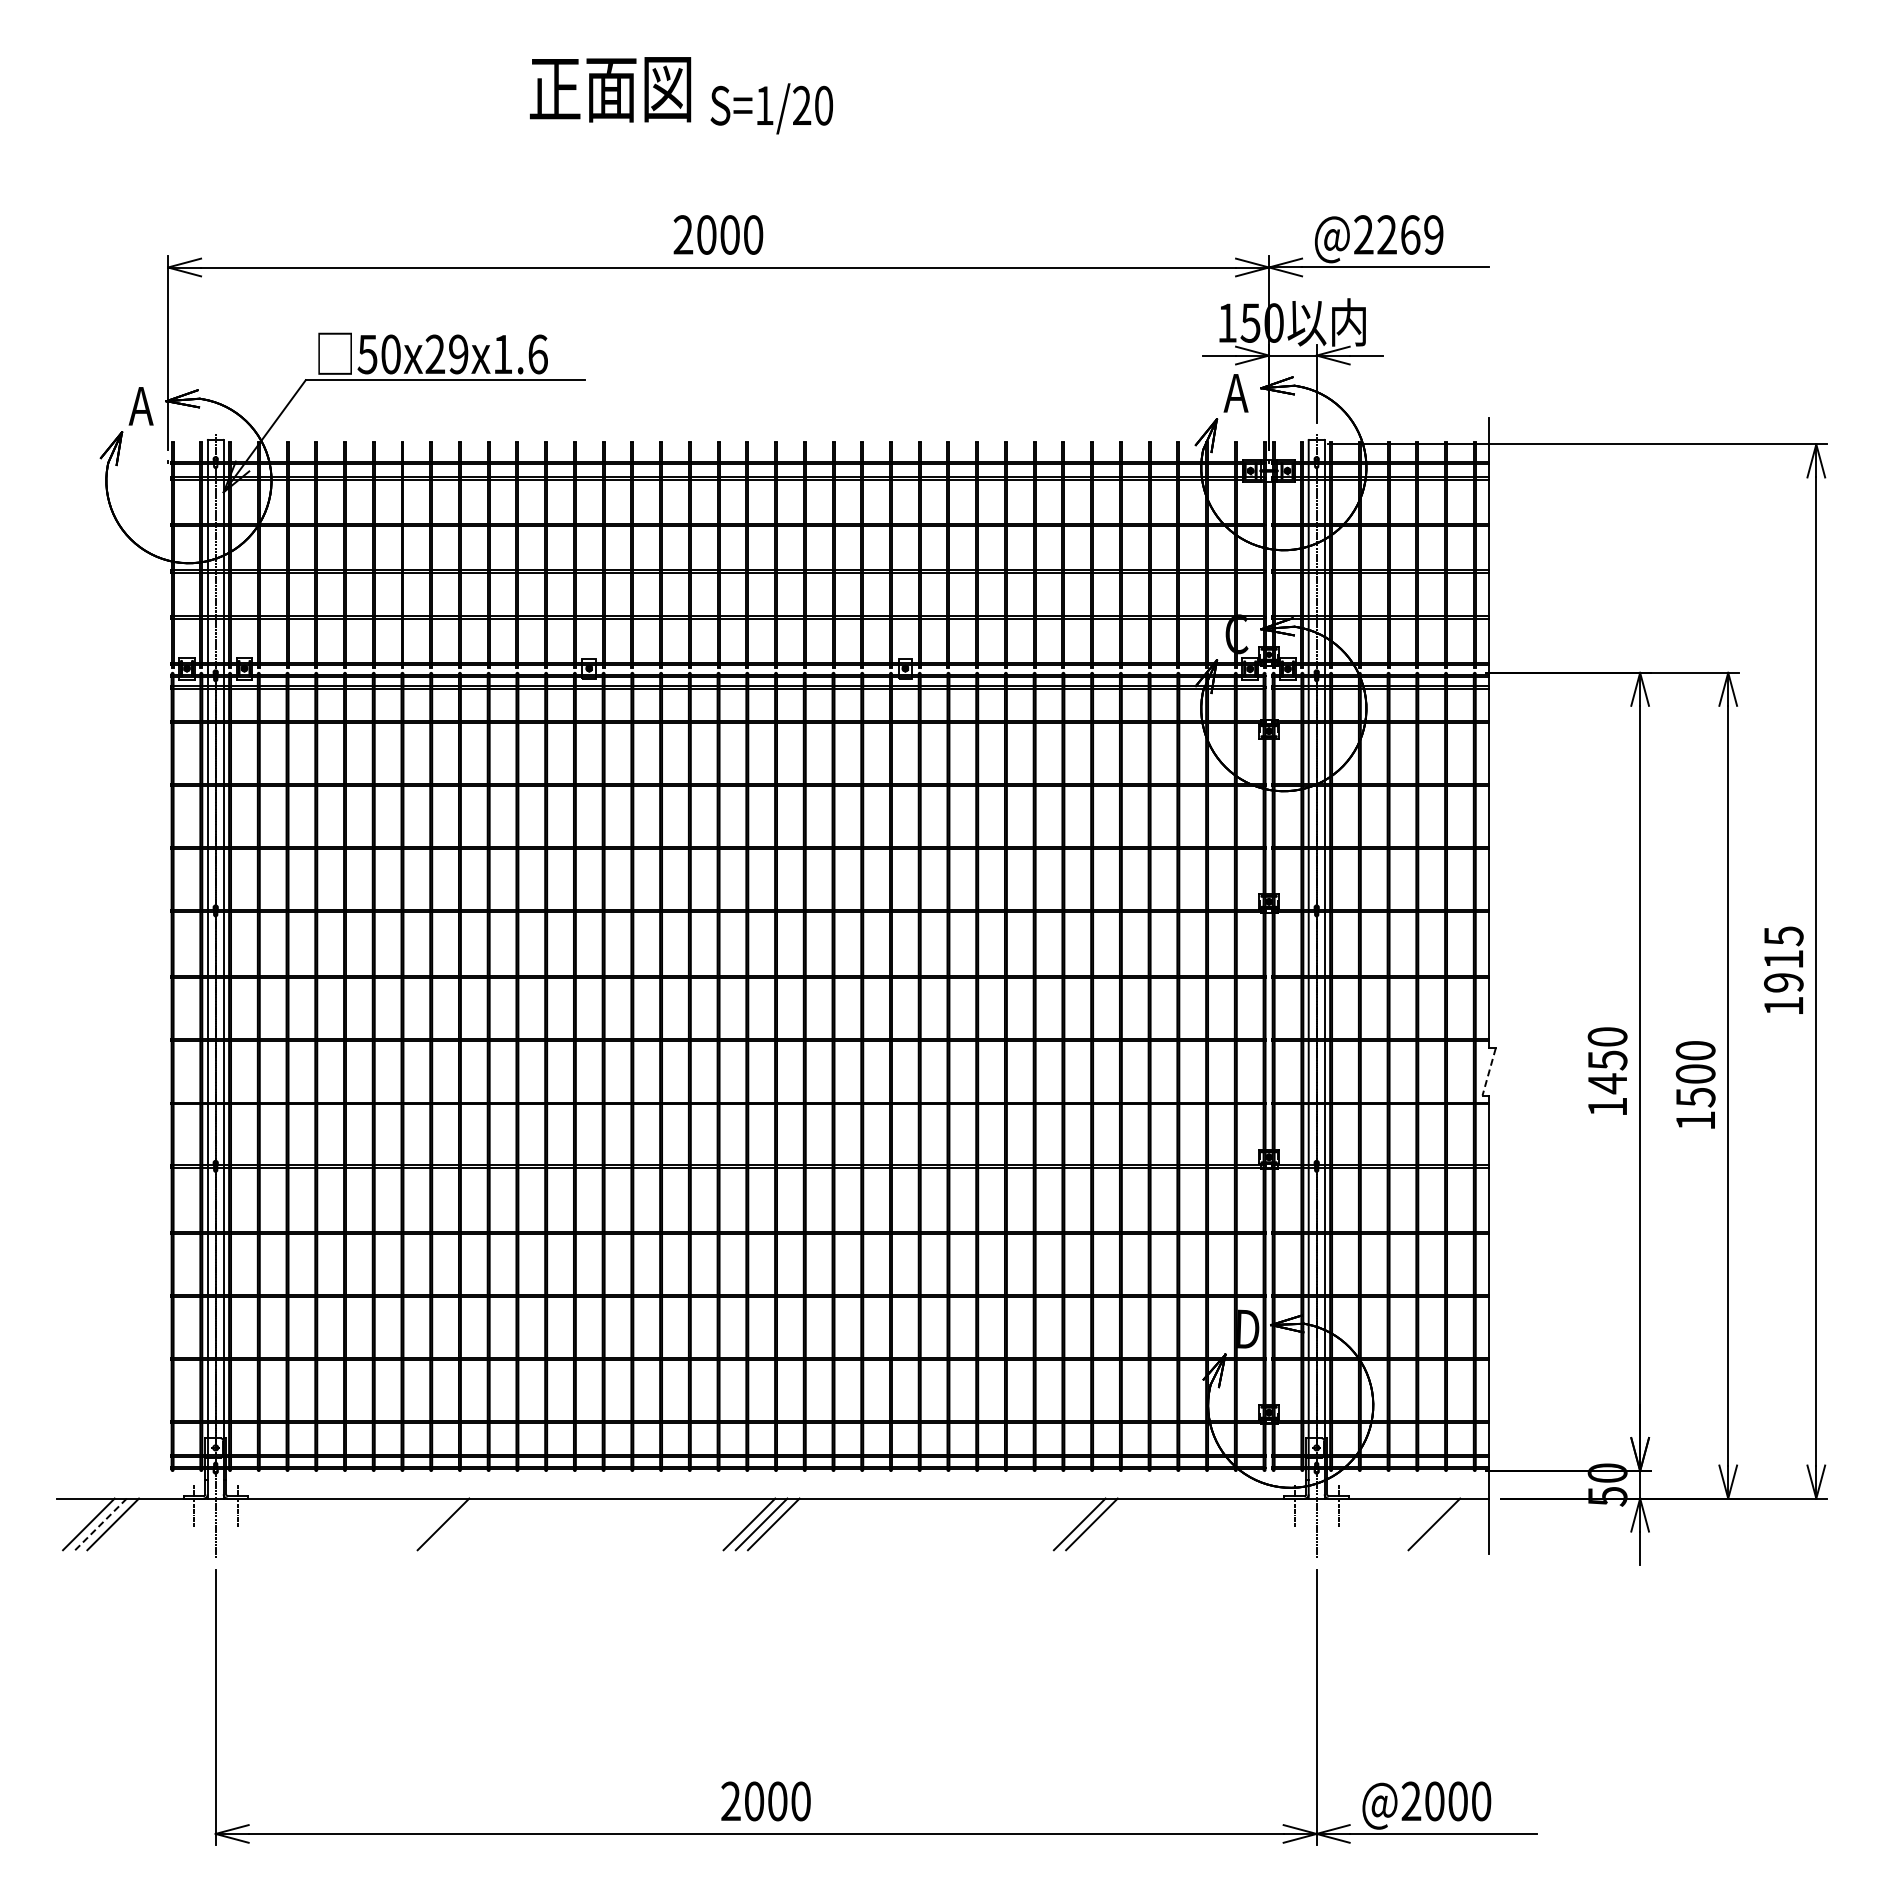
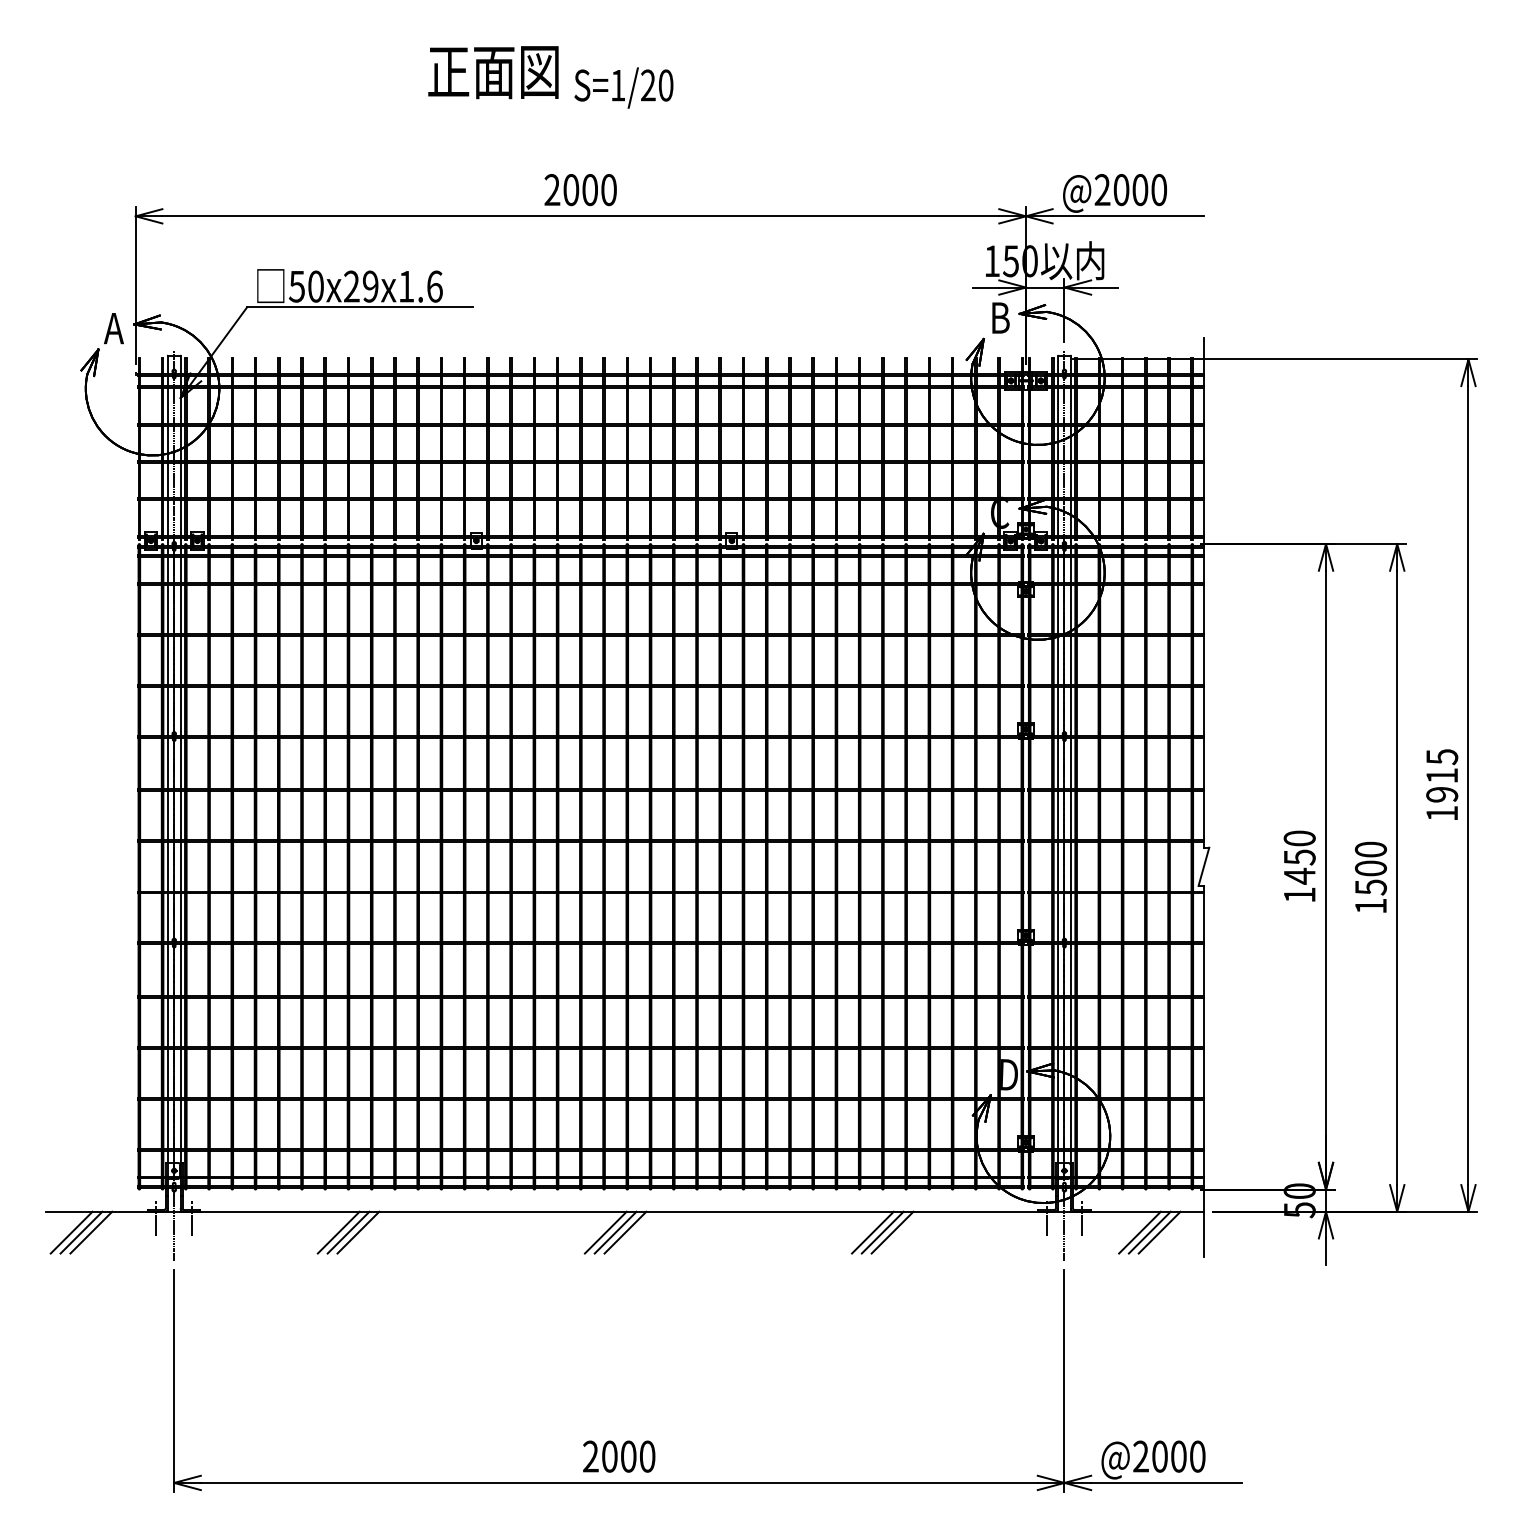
text: (1410, 234) -> (1140, 189), @2269 -> @2000
text: (1235, 393) -> (998, 318), A -> B
line: (1489, 1072) -> (1204, 867), dashed -> solid
line: (101, 1524) -> (81, 1232), dashed -> solid
line: (418, 1524) -> (338, 1232), added
line: (431, 1524) -> (348, 1232), added
line: (1103, 1524) -> (892, 1232), added
line: (1409, 1524) -> (1139, 1232), added
line: (1422, 1524) -> (1150, 1232), added

